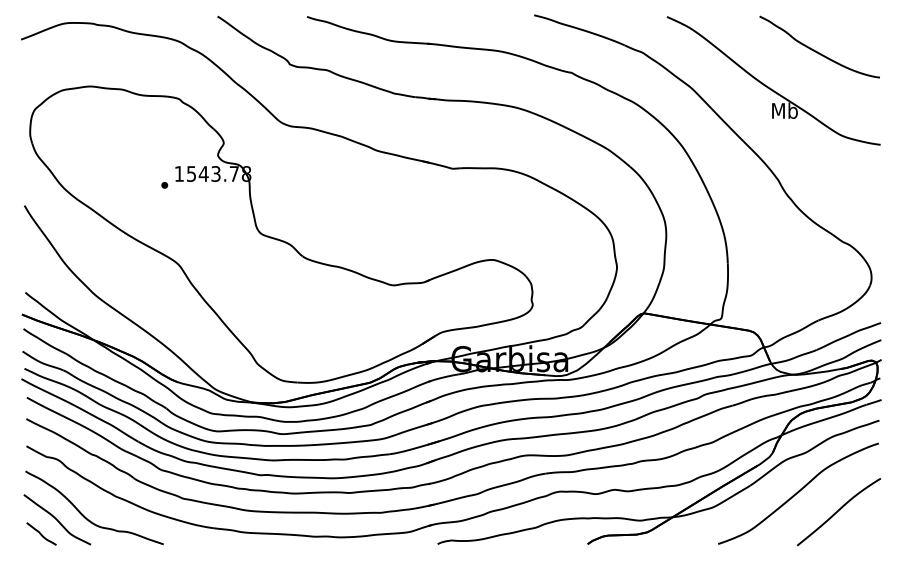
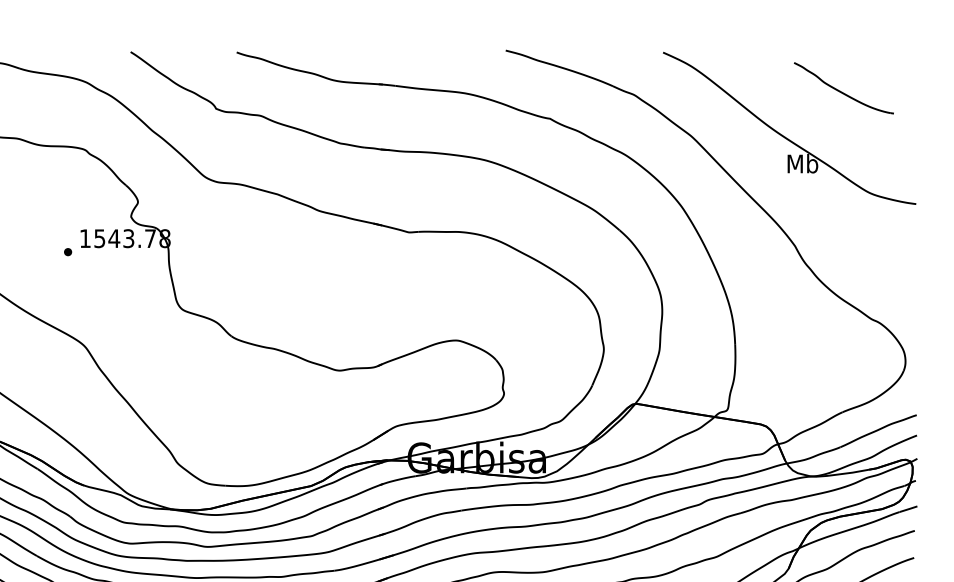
part: (819, 46) -> (843, 87), size x0.7

